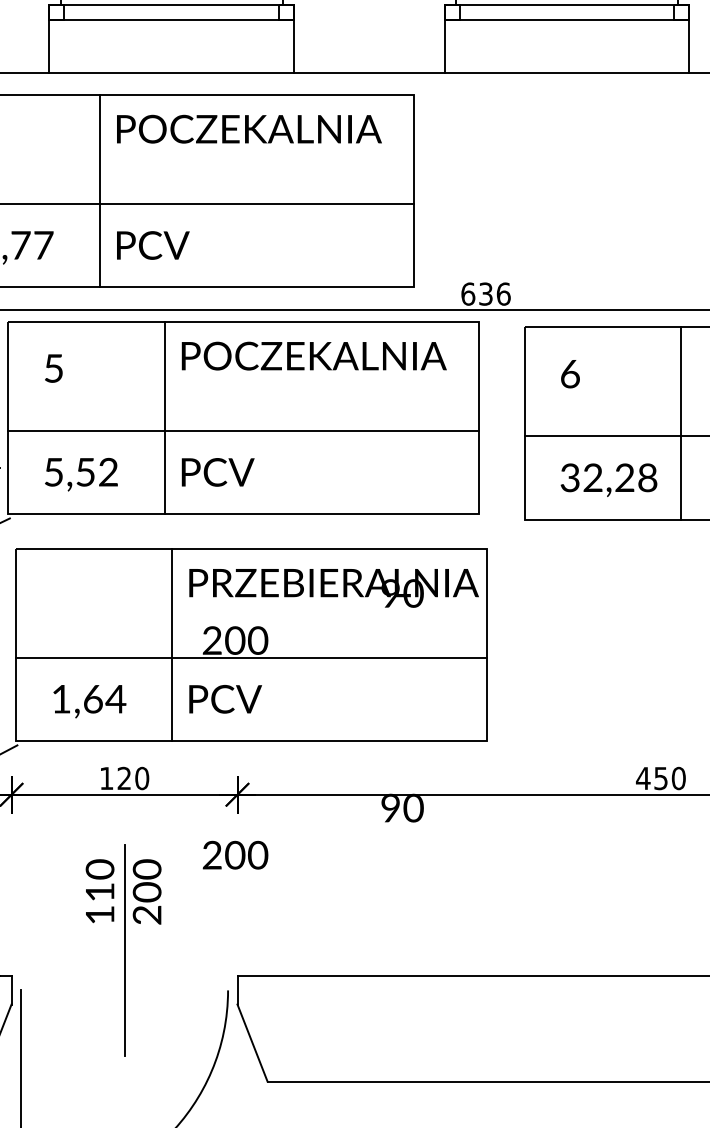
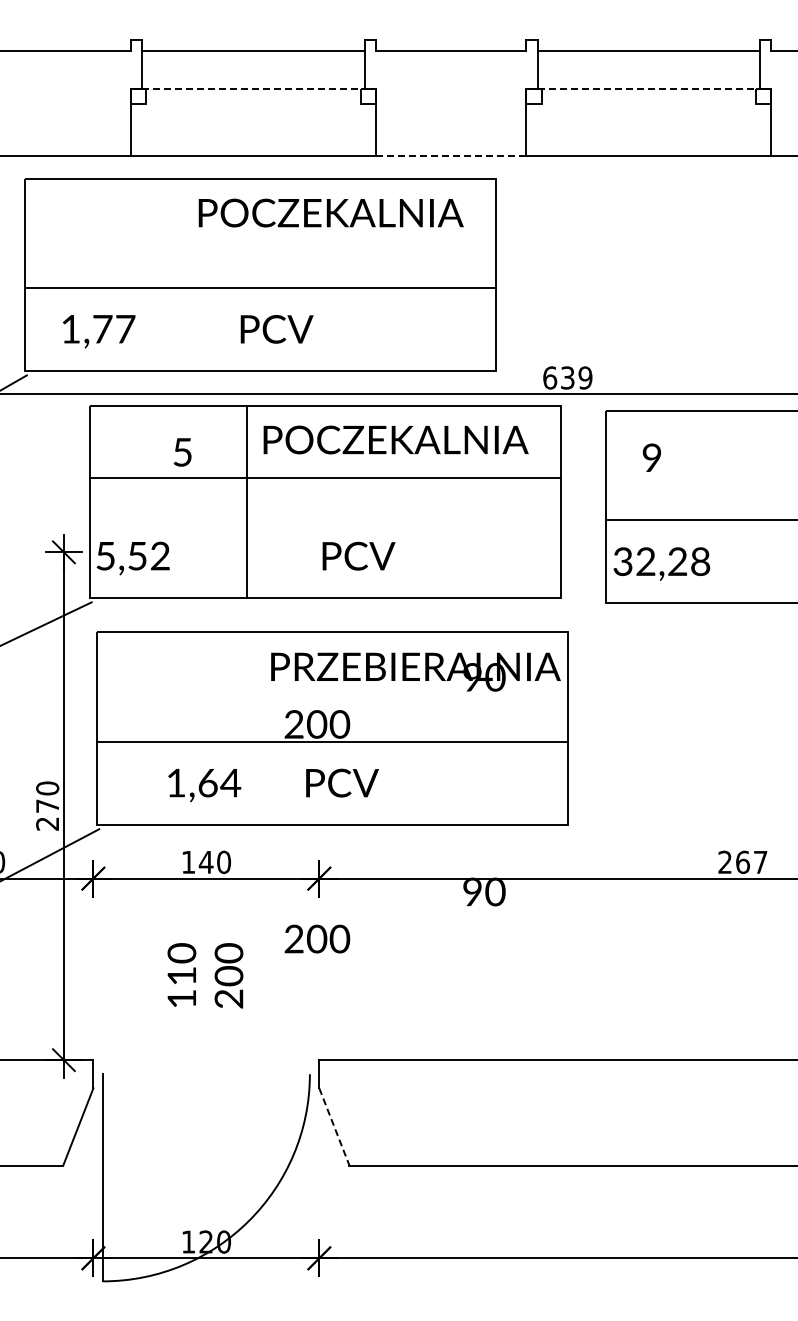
line: (171, 4) -> (253, 88), solid -> dashed
line: (567, 4) -> (649, 88), solid -> dashed
line: (171, 19) -> (253, 103), removed
line: (566, 19) -> (648, 103), removed
line: (369, 72) -> (451, 156), solid -> dashed
line: (99, 190) -> (181, 274), removed
text: (152, 245) -> (276, 329), moved
text: (503, 293) -> (585, 377), 636 -> 639
text: (53, 368) -> (182, 452), moved
text: (569, 373) -> (651, 457), 6 -> 9
line: (681, 423) -> (763, 507), removed
line: (242, 430) -> (324, 477), moved
text: (217, 471) -> (358, 555), moved
text: (80, 474) -> (132, 558), moved
text: (608, 479) -> (661, 563), moved
line: (172, 644) -> (254, 728), removed
text: (225, 698) -> (342, 782), moved
text: (89, 701) -> (204, 785), moved
text: (123, 777) -> (205, 861), 120 -> 140
text: (660, 778) -> (742, 862), 450 -> 267
line: (123, 950) -> (205, 1034), removed
line: (252, 1043) -> (334, 1127), solid -> dashed

